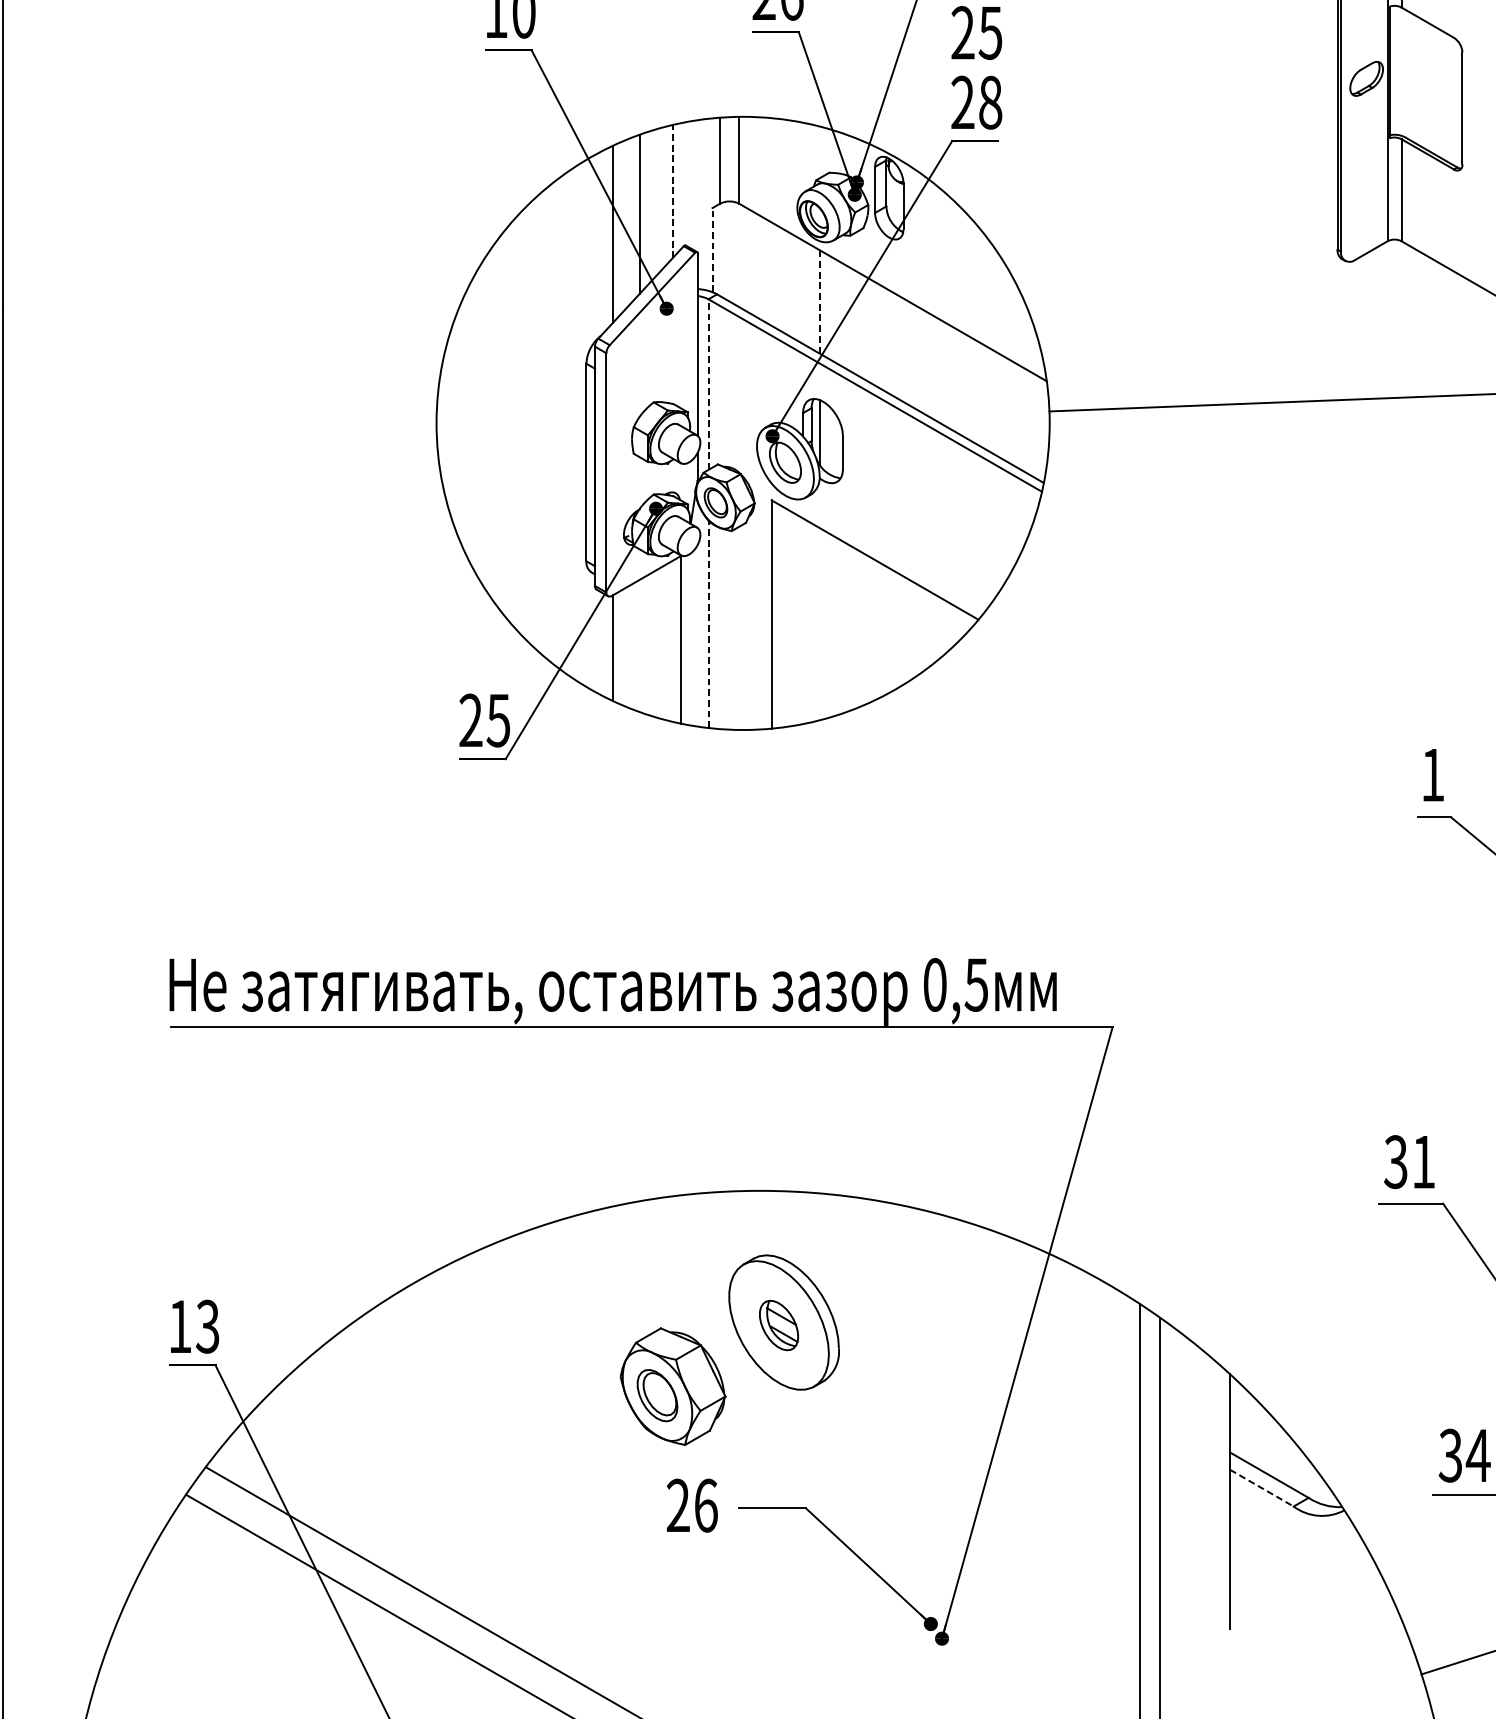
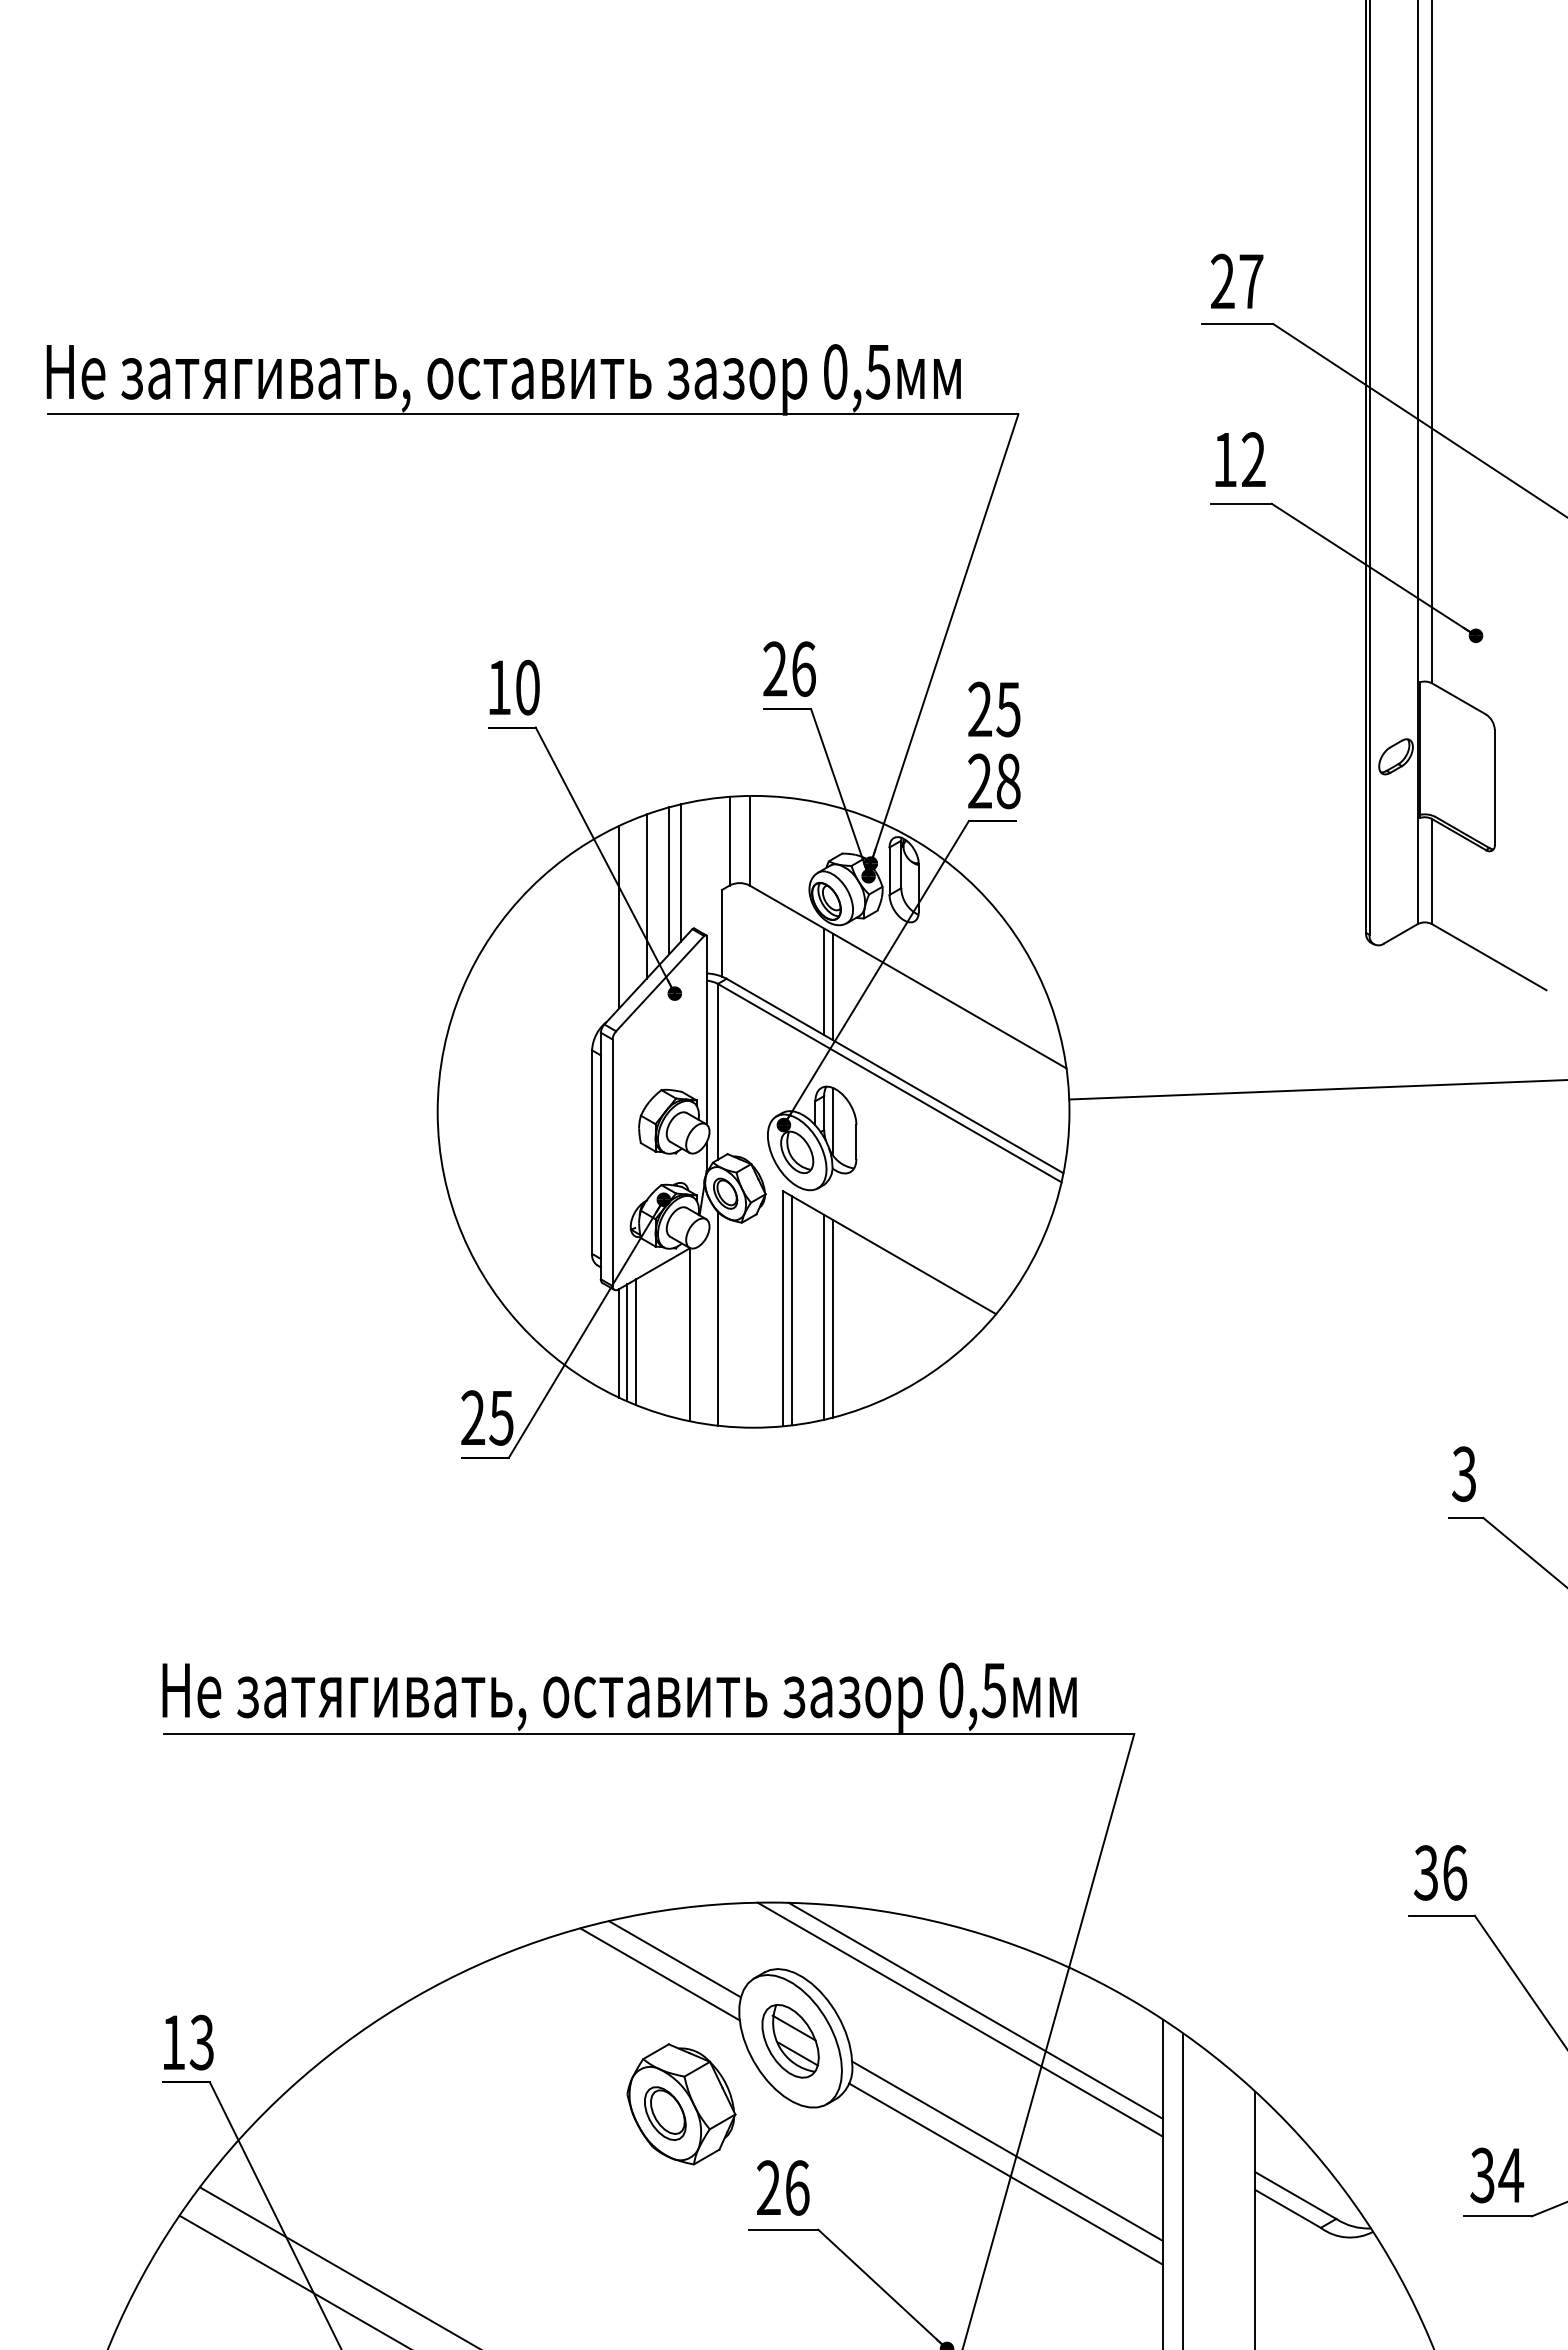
line: (672, 192) -> (680, 873), dashed -> solid
line: (661, 198) -> (669, 880), added
line: (712, 249) -> (722, 932), dashed -> solid
line: (811, 296) -> (824, 981), added
line: (819, 302) -> (832, 987), dashed -> solid
line: (708, 384) -> (717, 1071), dashed -> solid
line: (779, 616) -> (791, 1310), added
line: (811, 622) -> (824, 1316), added
line: (708, 623) -> (717, 1318), dashed -> solid
line: (819, 623) -> (832, 1318), added
line: (620, 647) -> (627, 1342), added
line: (629, 647) -> (636, 1342), added
text: (1432, 774) -> (1463, 1473), 1 -> 3
text: (1424, 1161) -> (1455, 1872), 31 -> 36
line: (666, 1246) -> (674, 1959), added
line: (651, 1260) -> (659, 1974), added
line: (958, 1295) -> (975, 2010), added
line: (942, 1304) -> (959, 2019), added
part: (778, 1325) -> (790, 2041), size x1.43
line: (989, 1431) -> (1007, 2150), added
line: (987, 1453) -> (1005, 2173), added
line: (1262, 1487) -> (1288, 2208), dashed -> solid
text: (692, 1505) -> (783, 2187), moved

